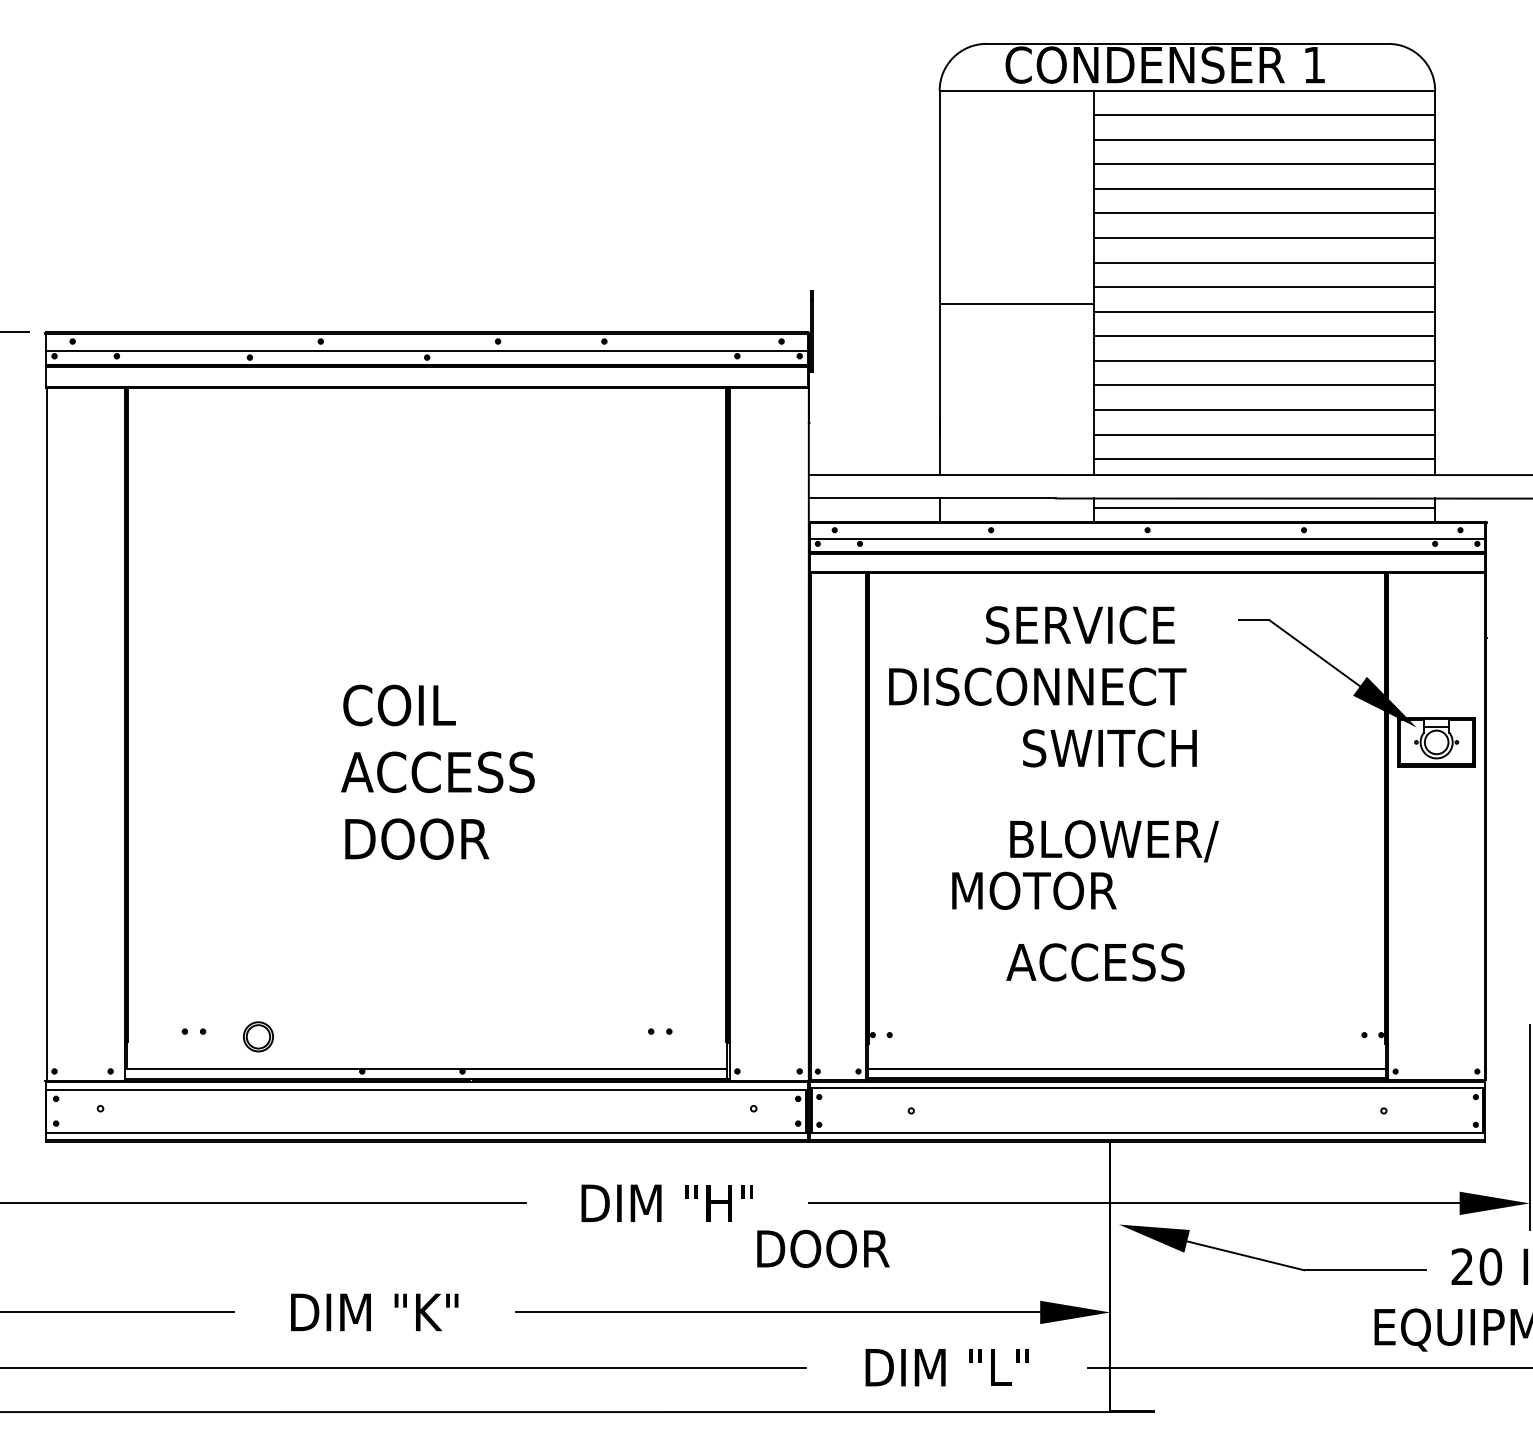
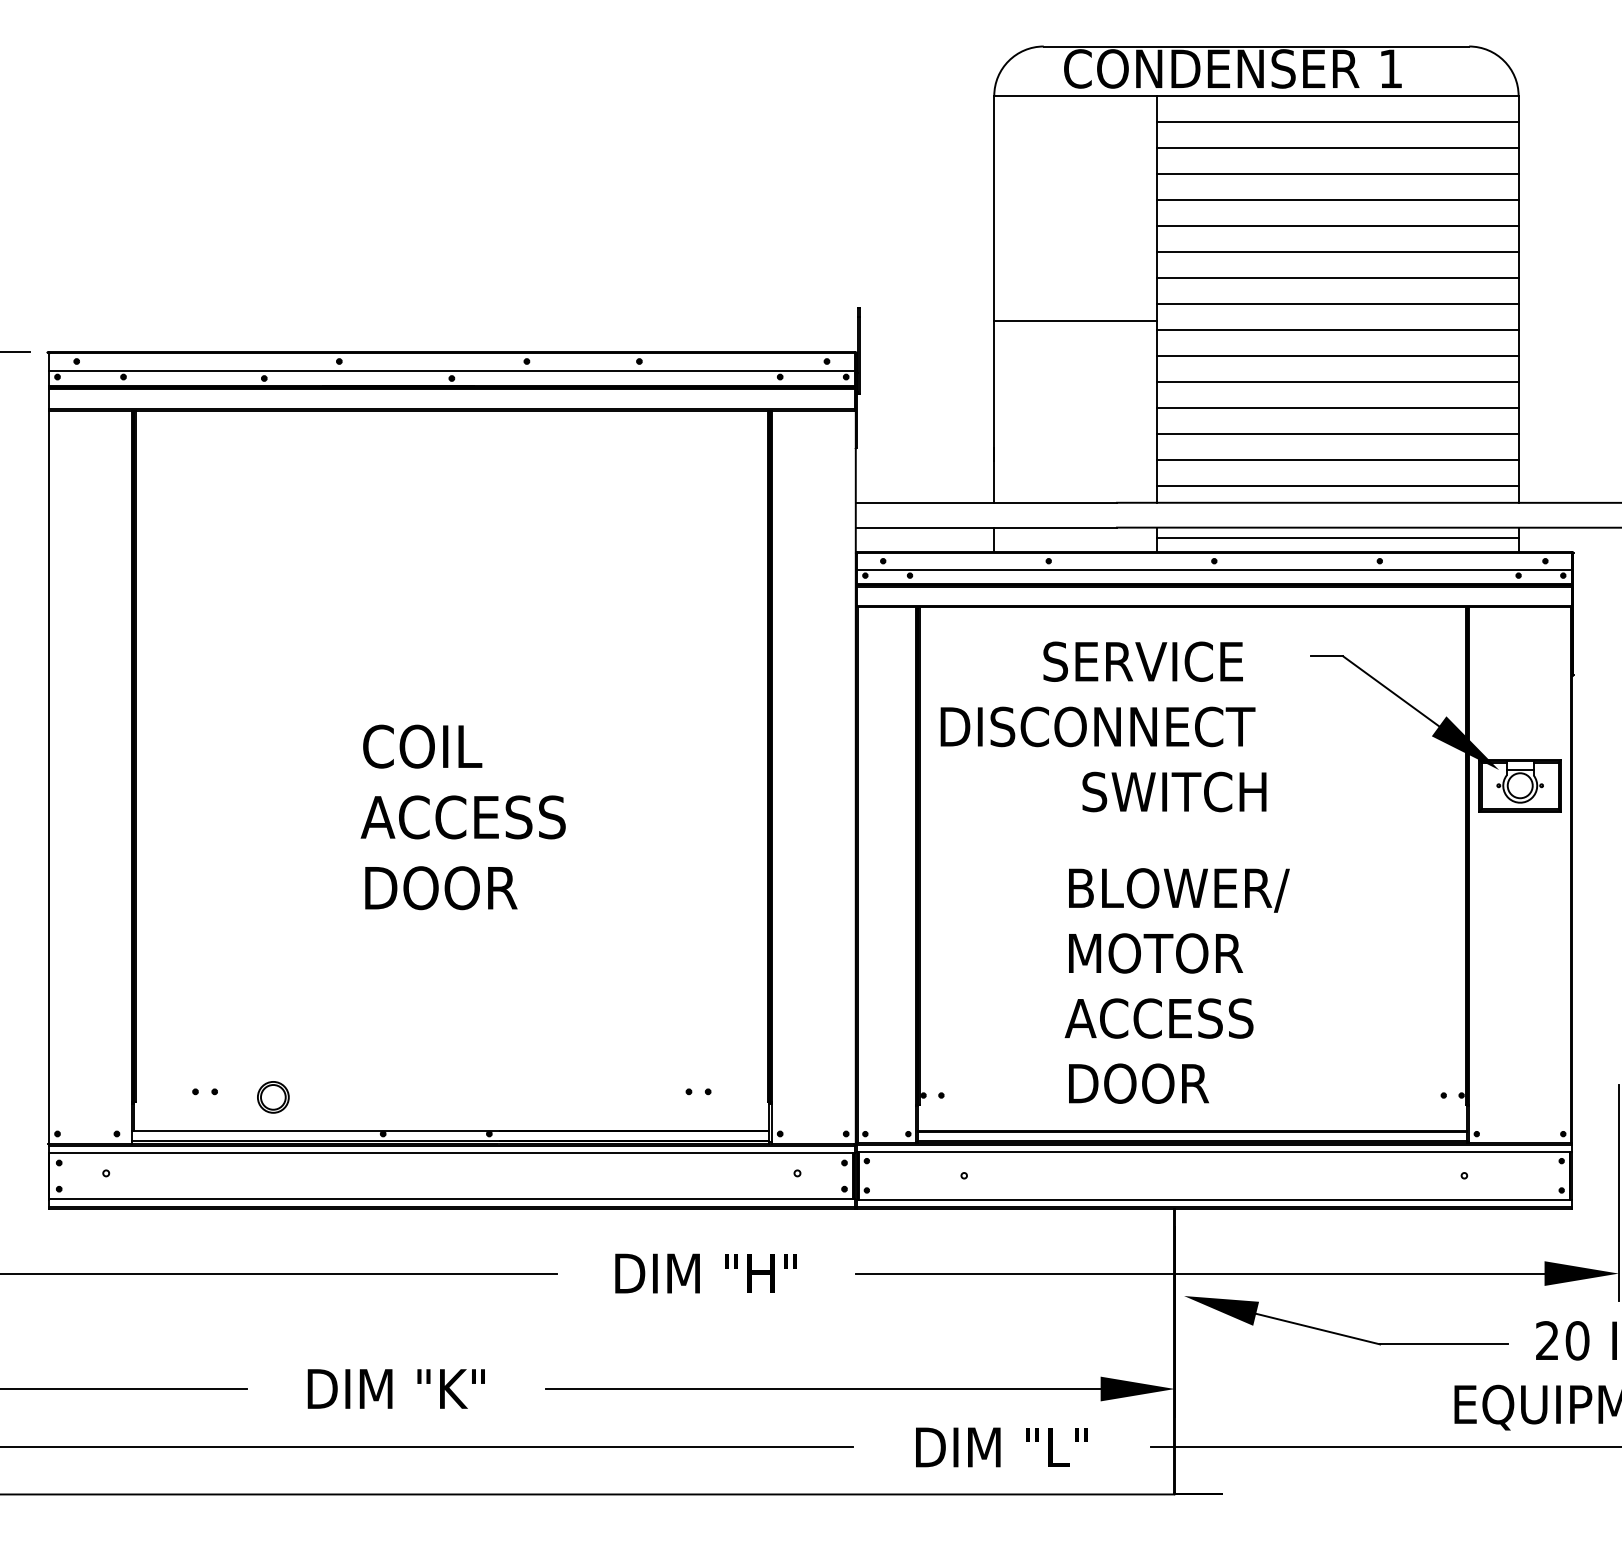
text: (1034, 890) -> (1156, 953), moved
text: (823, 1248) -> (1139, 1083), moved

